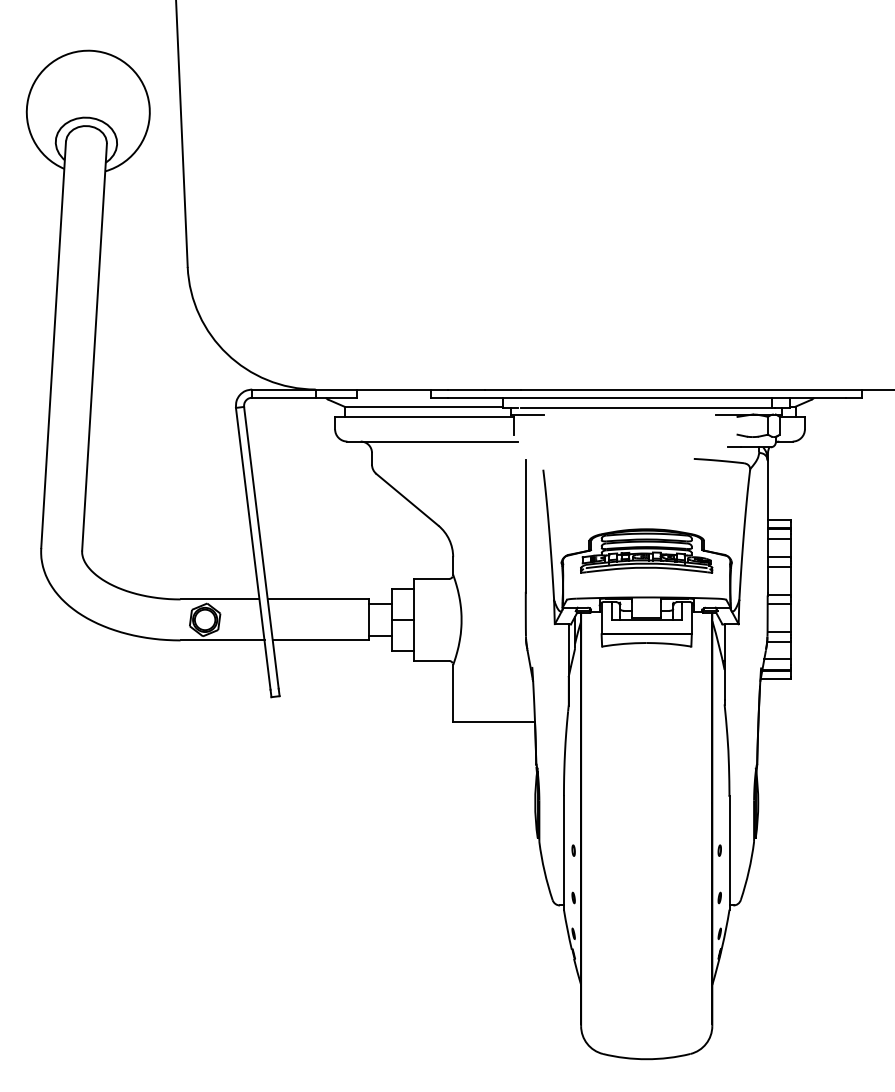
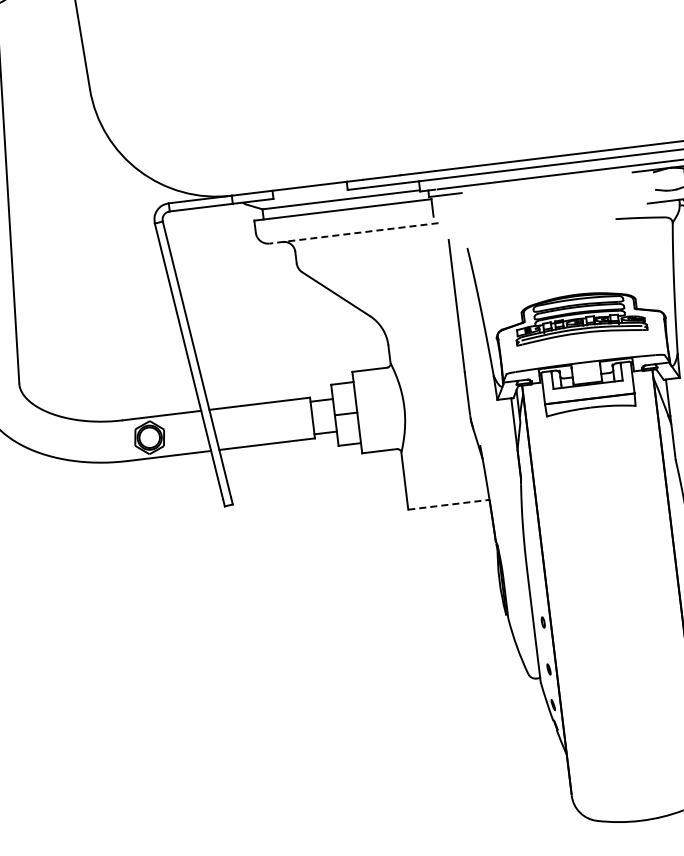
line: (431, 441) -> (353, 233), solid -> dashed
line: (494, 722) -> (449, 504), solid -> dashed

